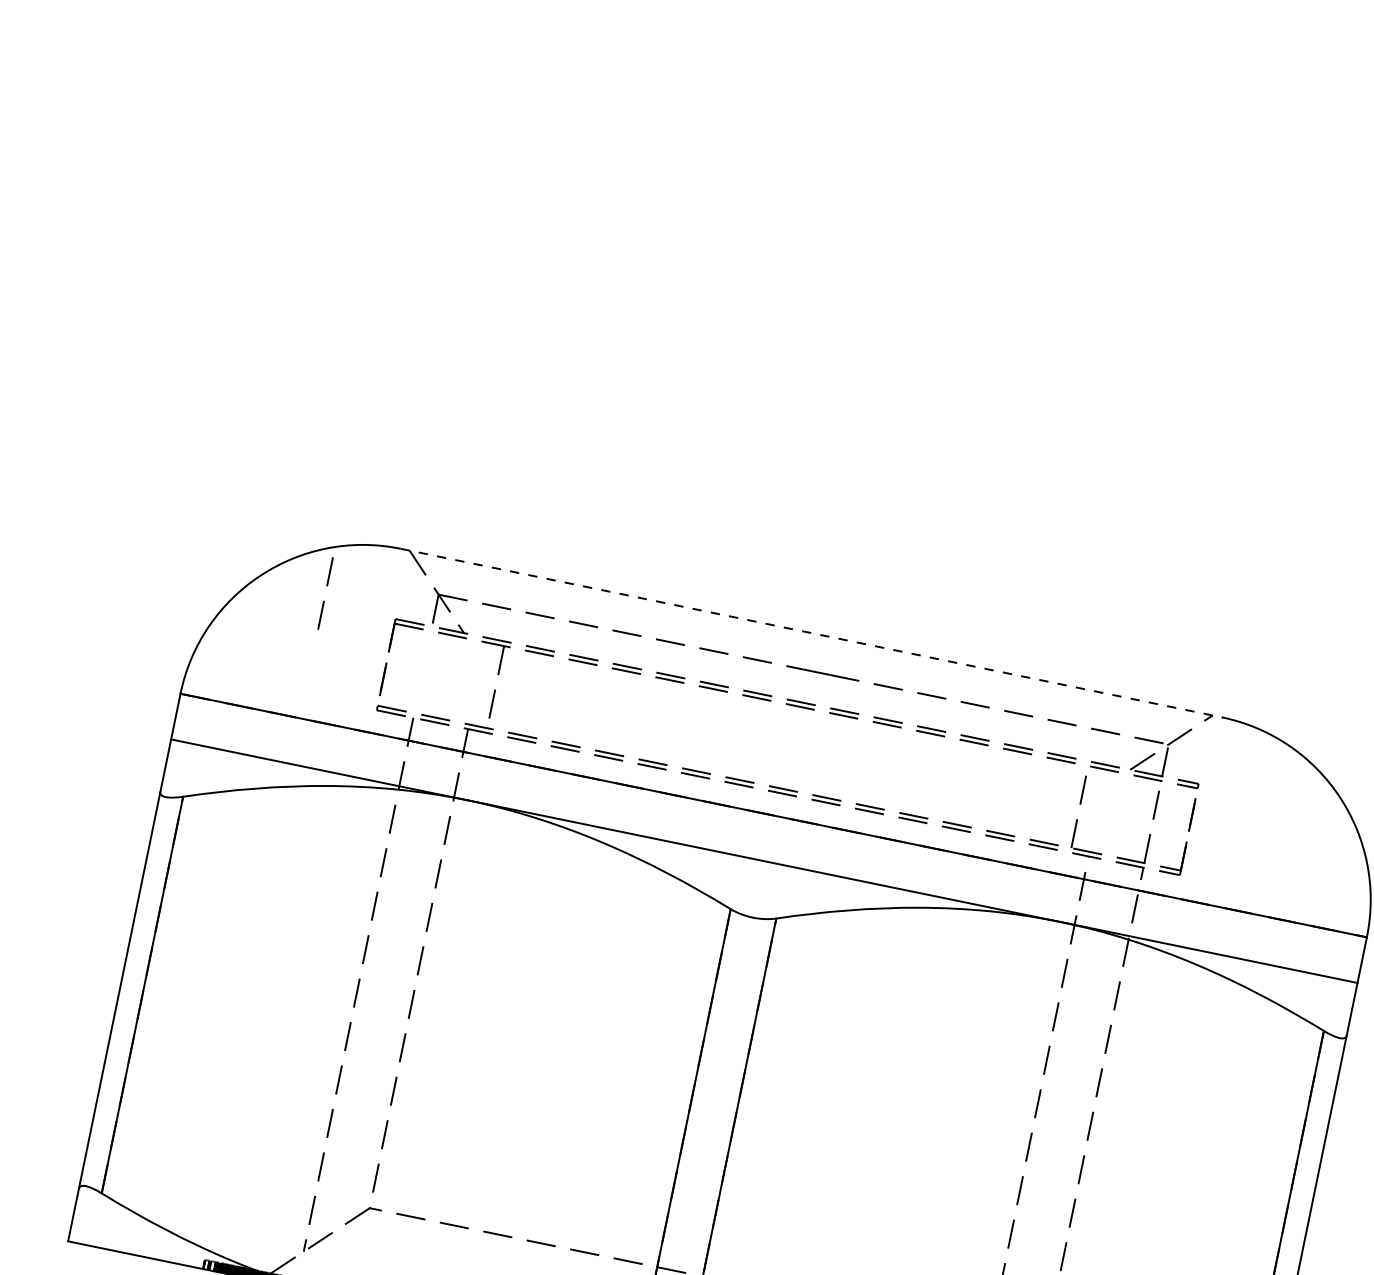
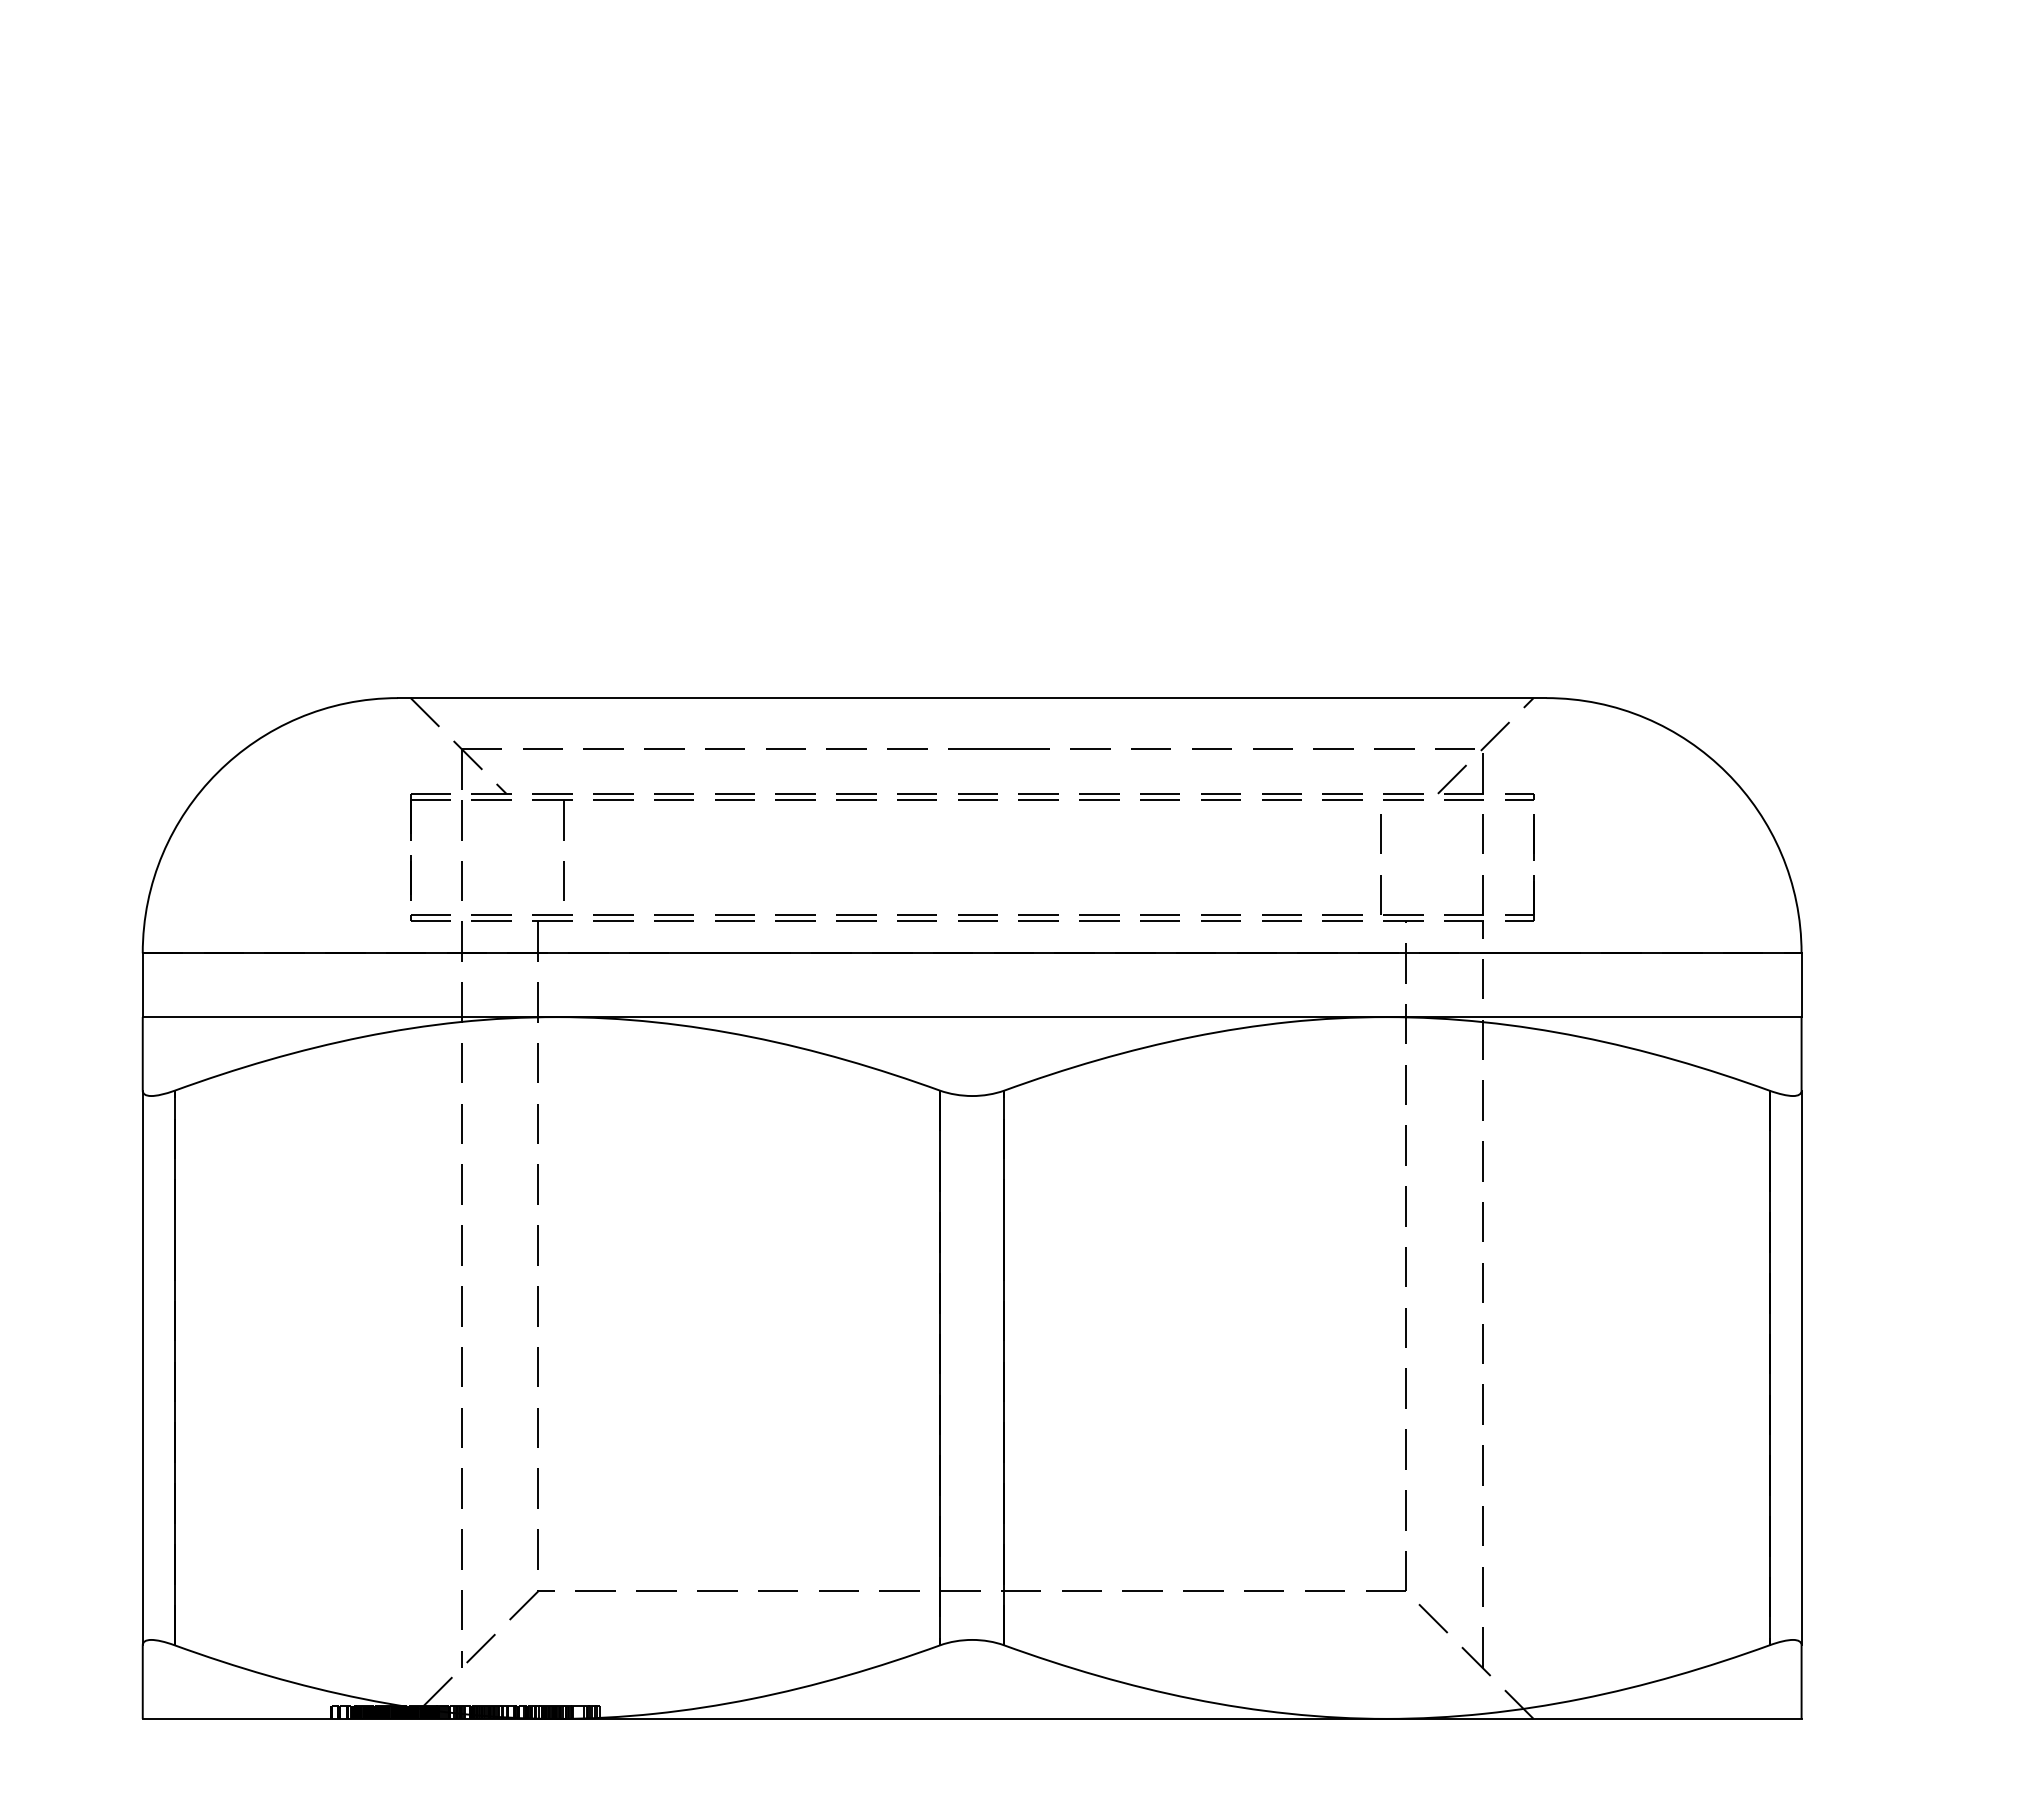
line: (326, 586) -> (461, 840), moved
line: (811, 633) -> (972, 698), dashed -> solid

